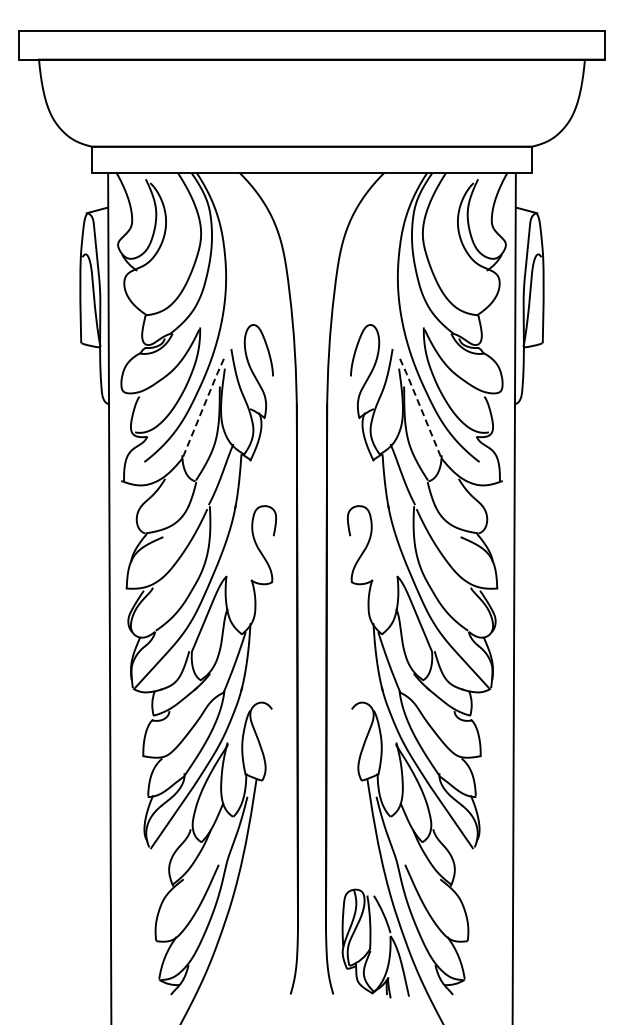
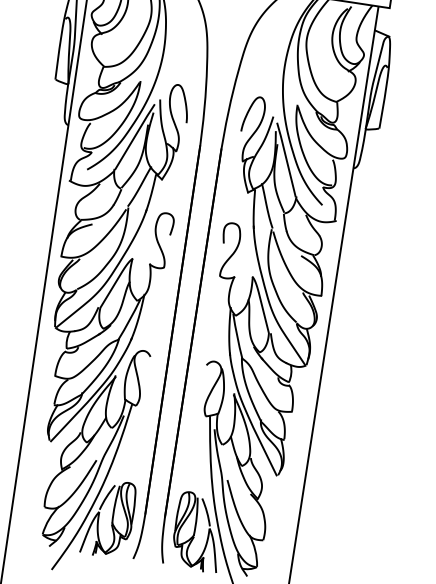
line: (204, 405) -> (135, 136), dashed -> solid
line: (419, 405) -> (286, 159), dashed -> solid
part: (248, 943) -> (109, 518), added

